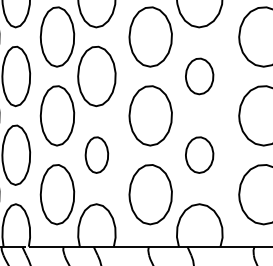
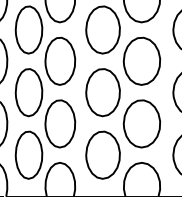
part: (199, 76) -> (141, 61), size x1.67
part: (96, 154) -> (60, 123), size x1.67
part: (199, 154) -> (141, 123), size x1.67

